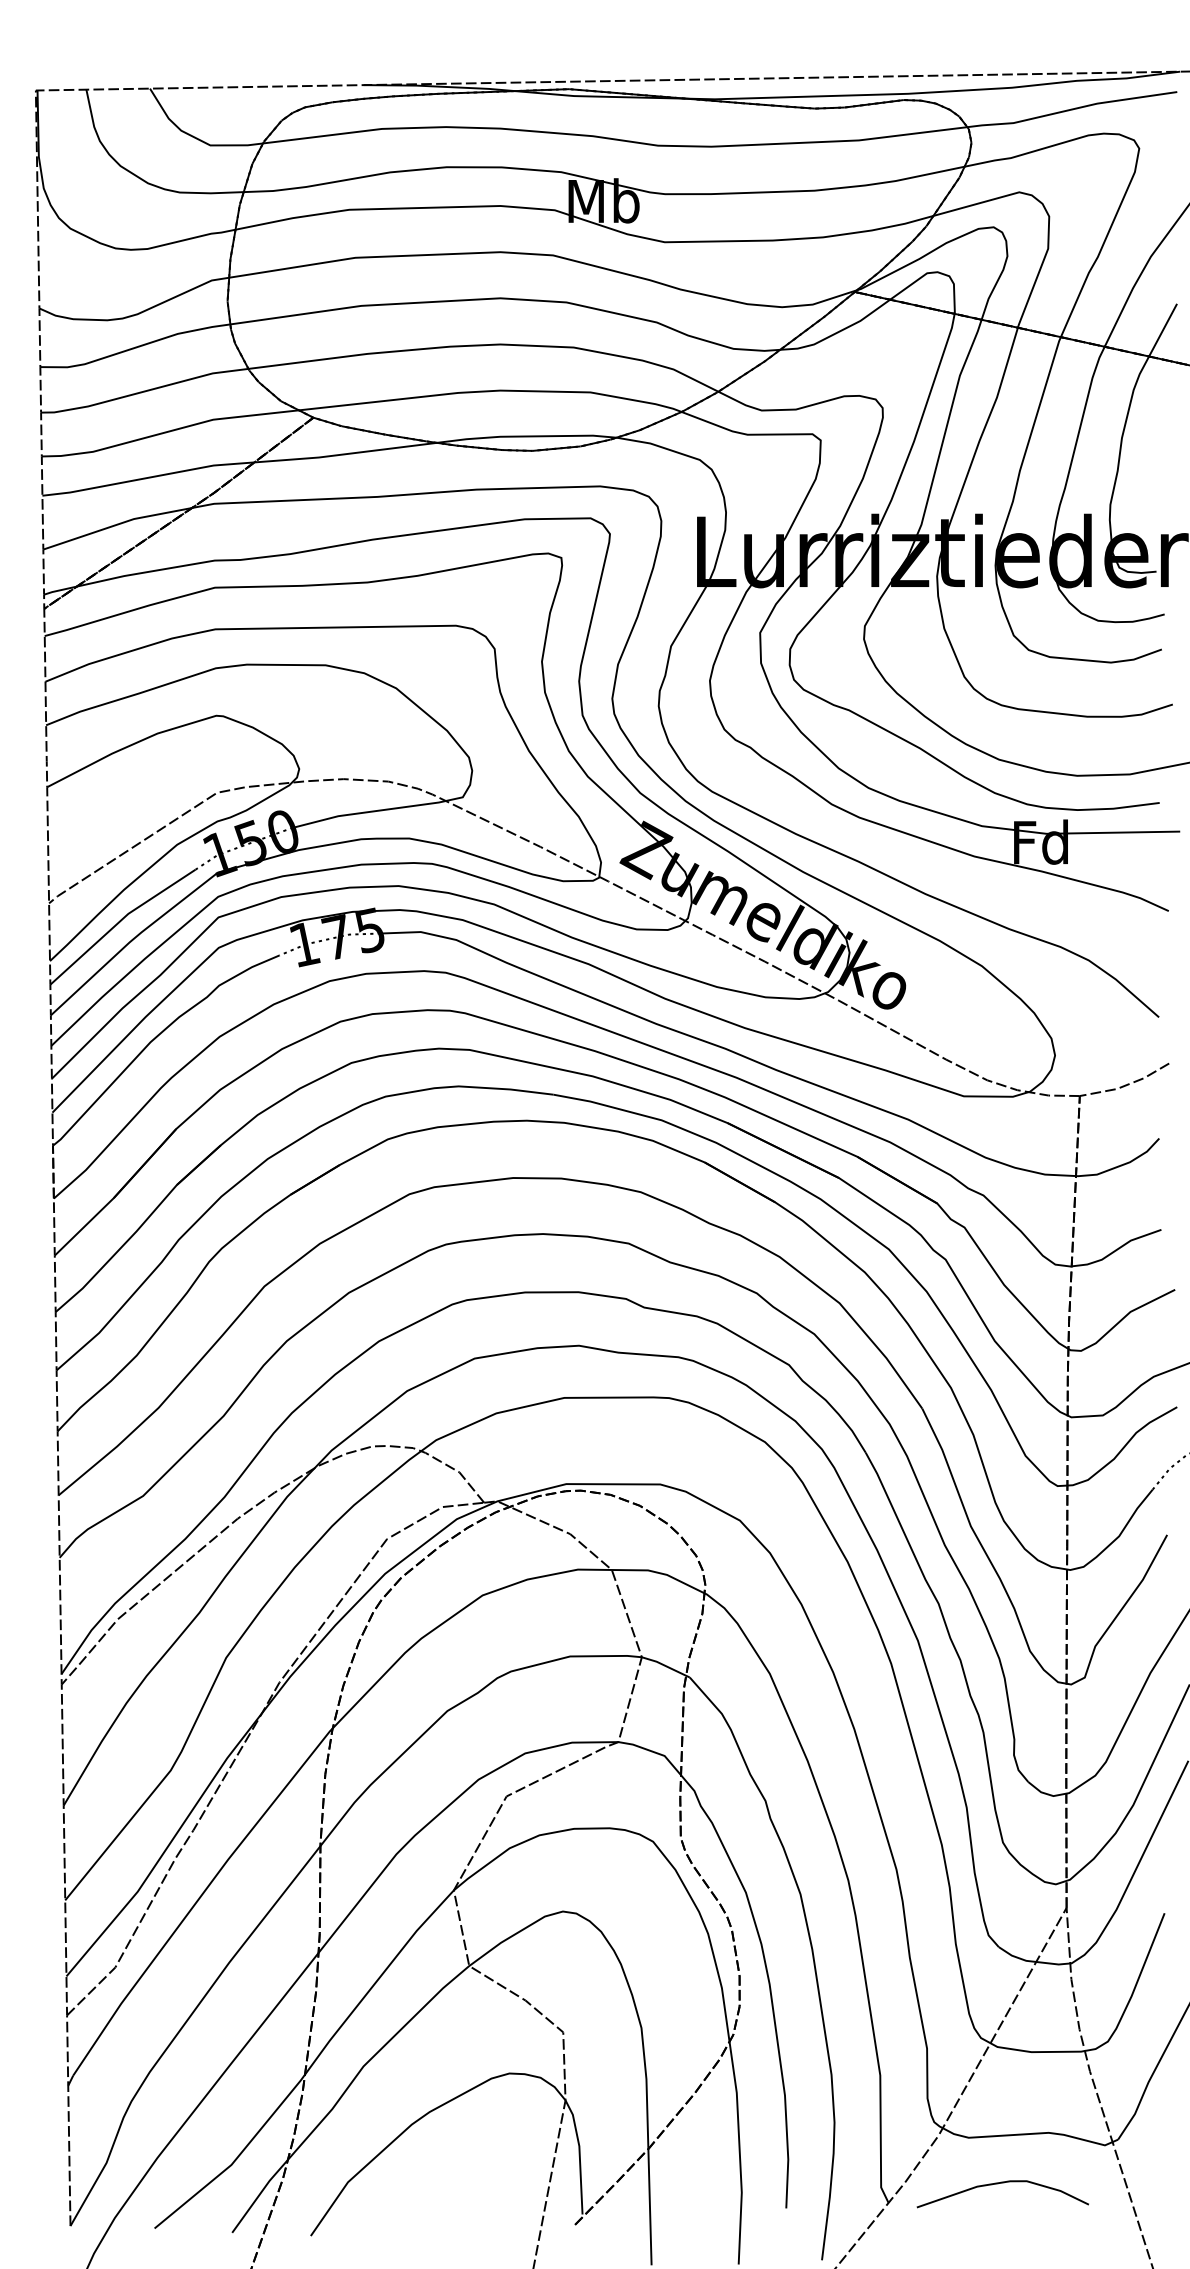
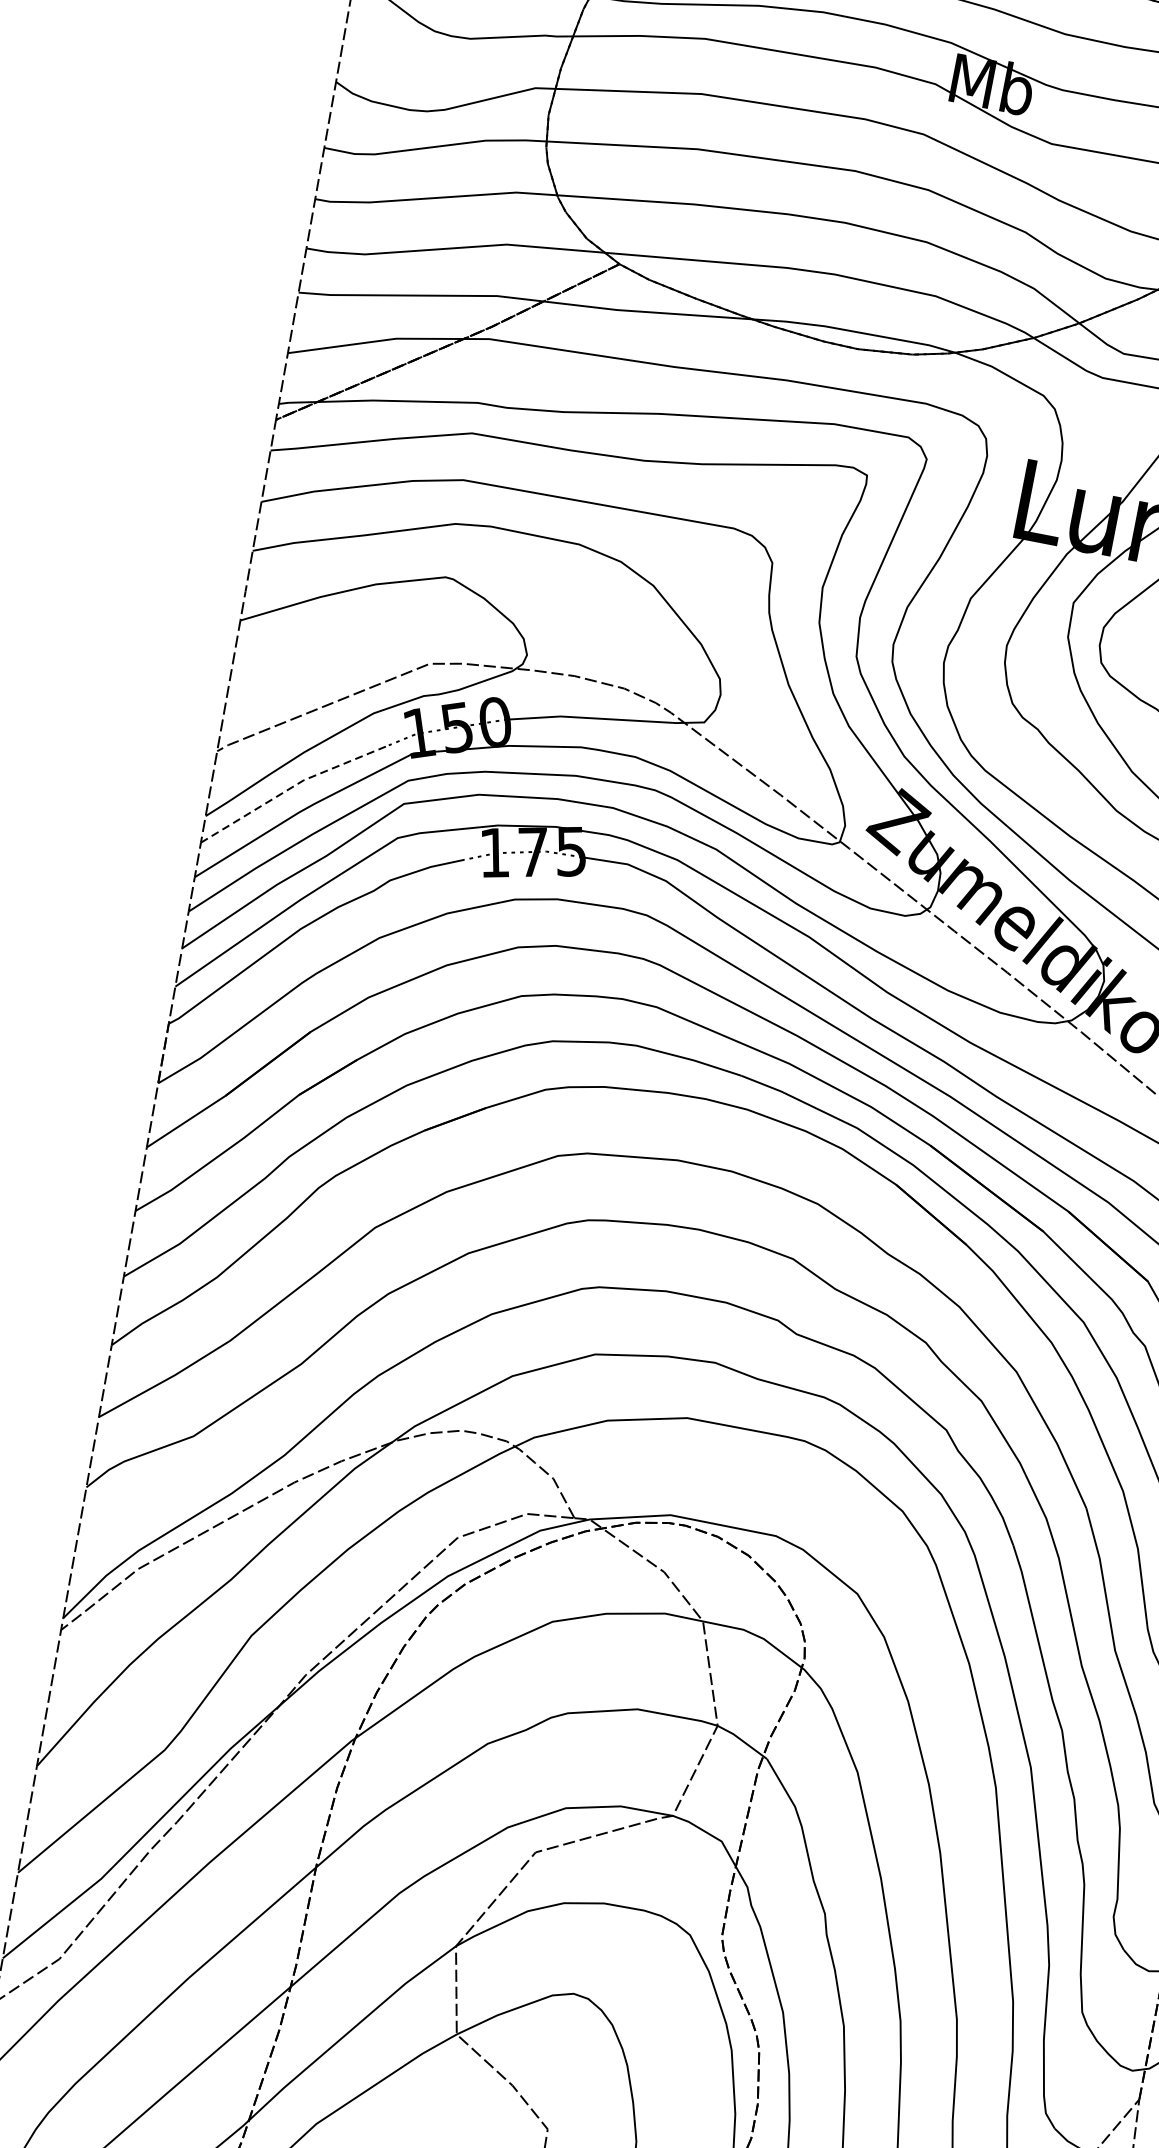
line: (119, 921) -> (292, 786), solid -> dashed

